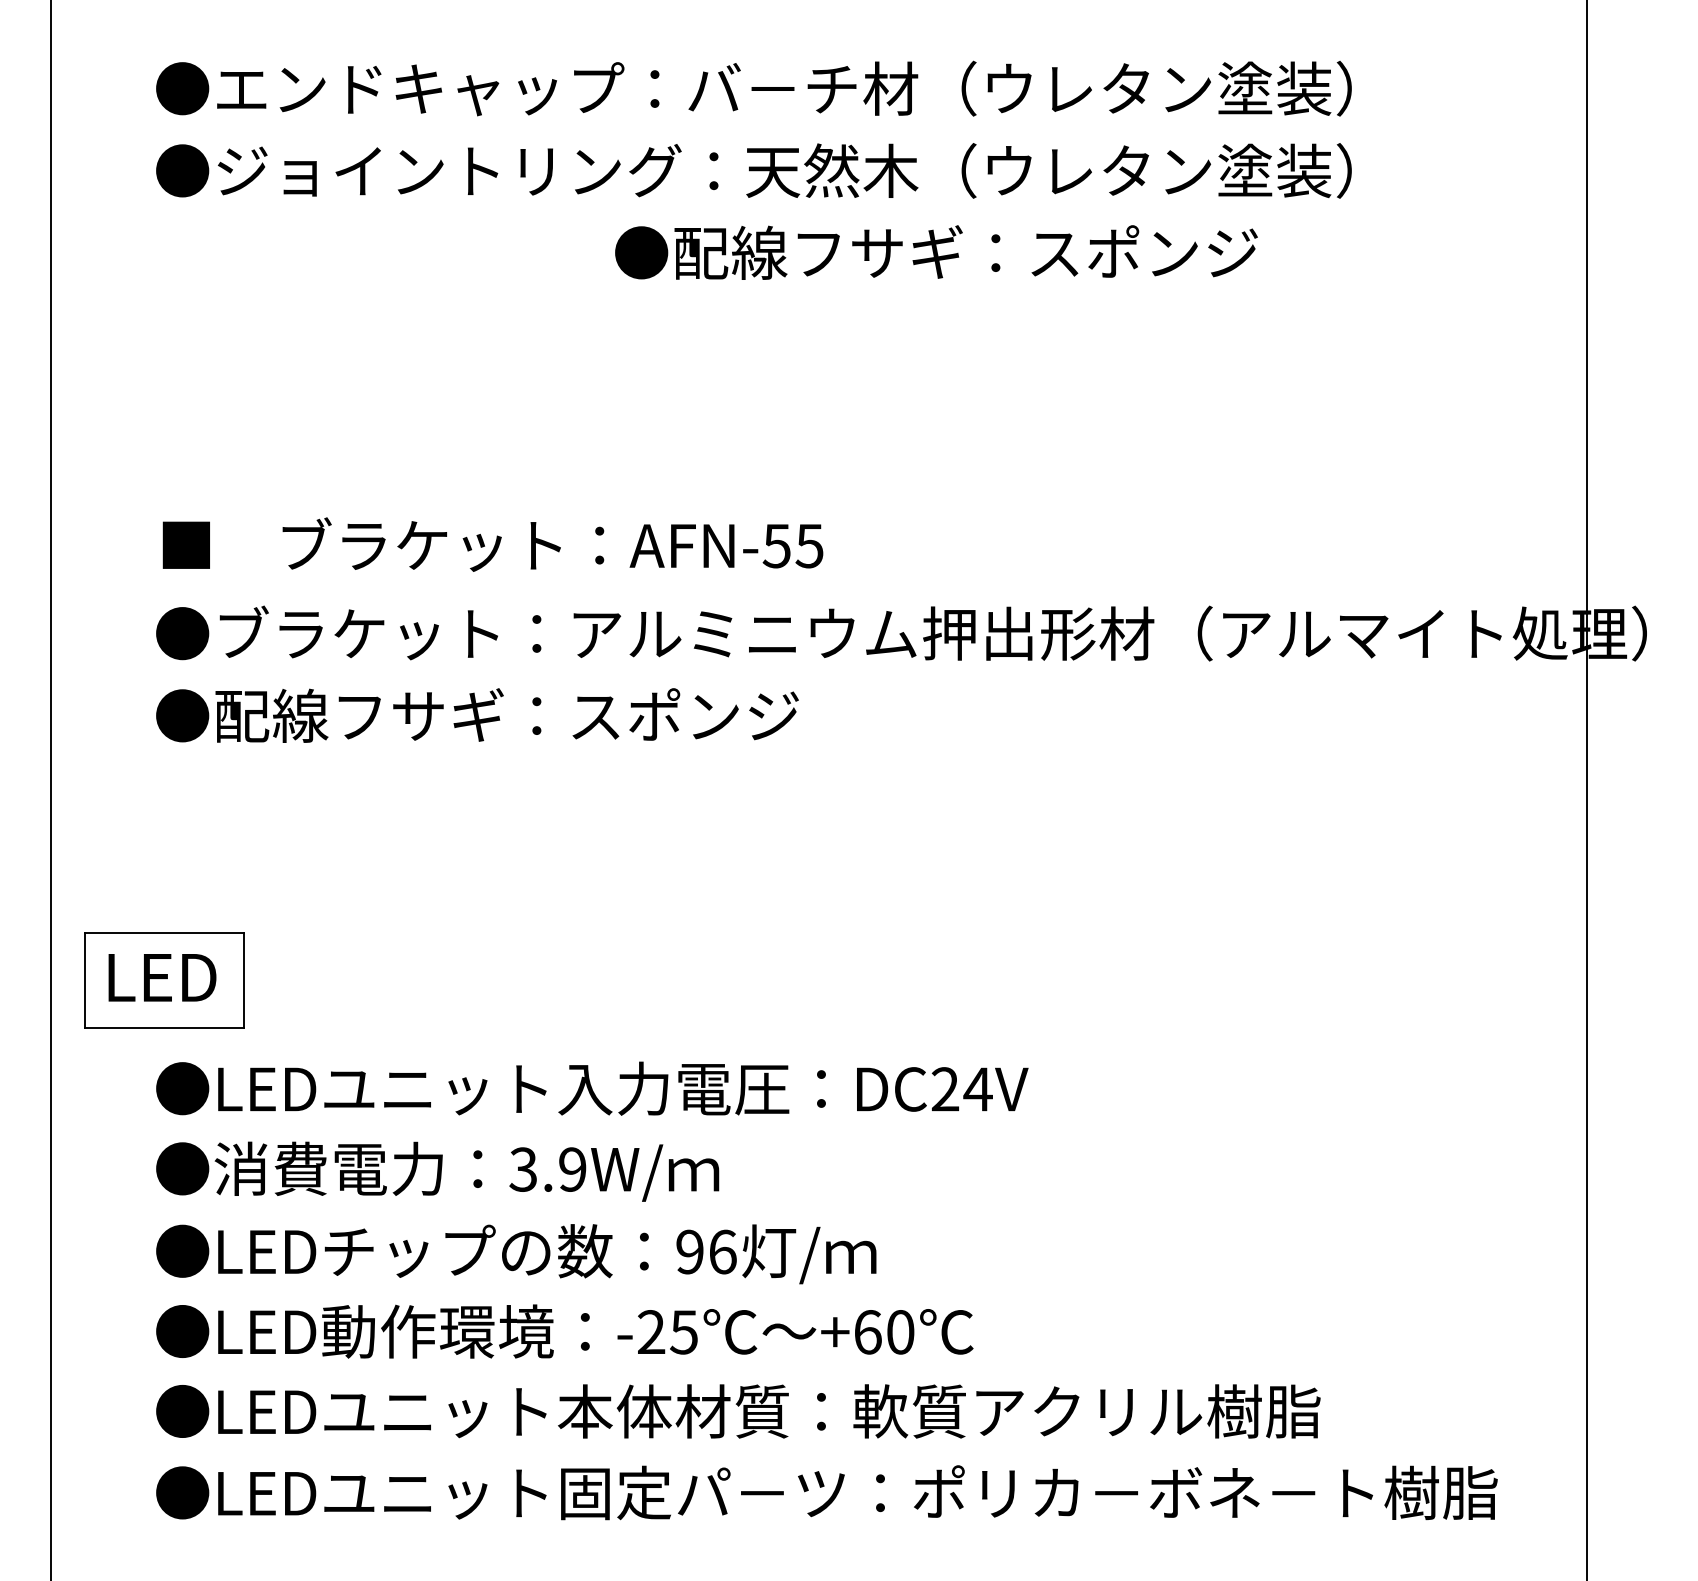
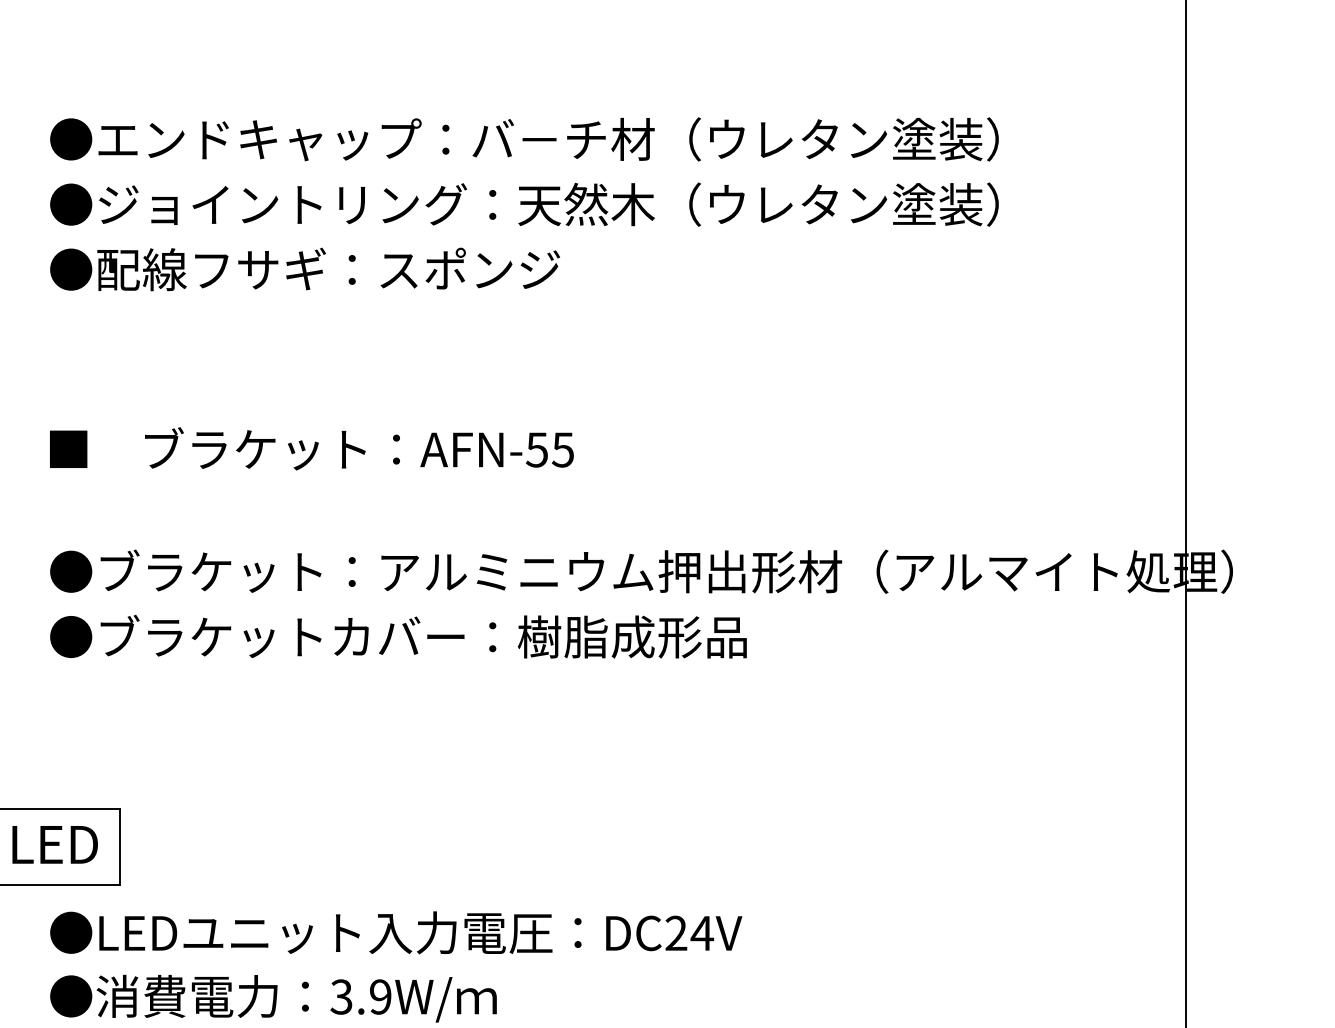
text: (936, 252) -> (305, 269), moved
text: (492, 544) -> (311, 448), moved
text: (624, 715) -> (421, 636), ●配線フサギ：スポンジ -> ●ブラケットカバー：樹脂成形品

